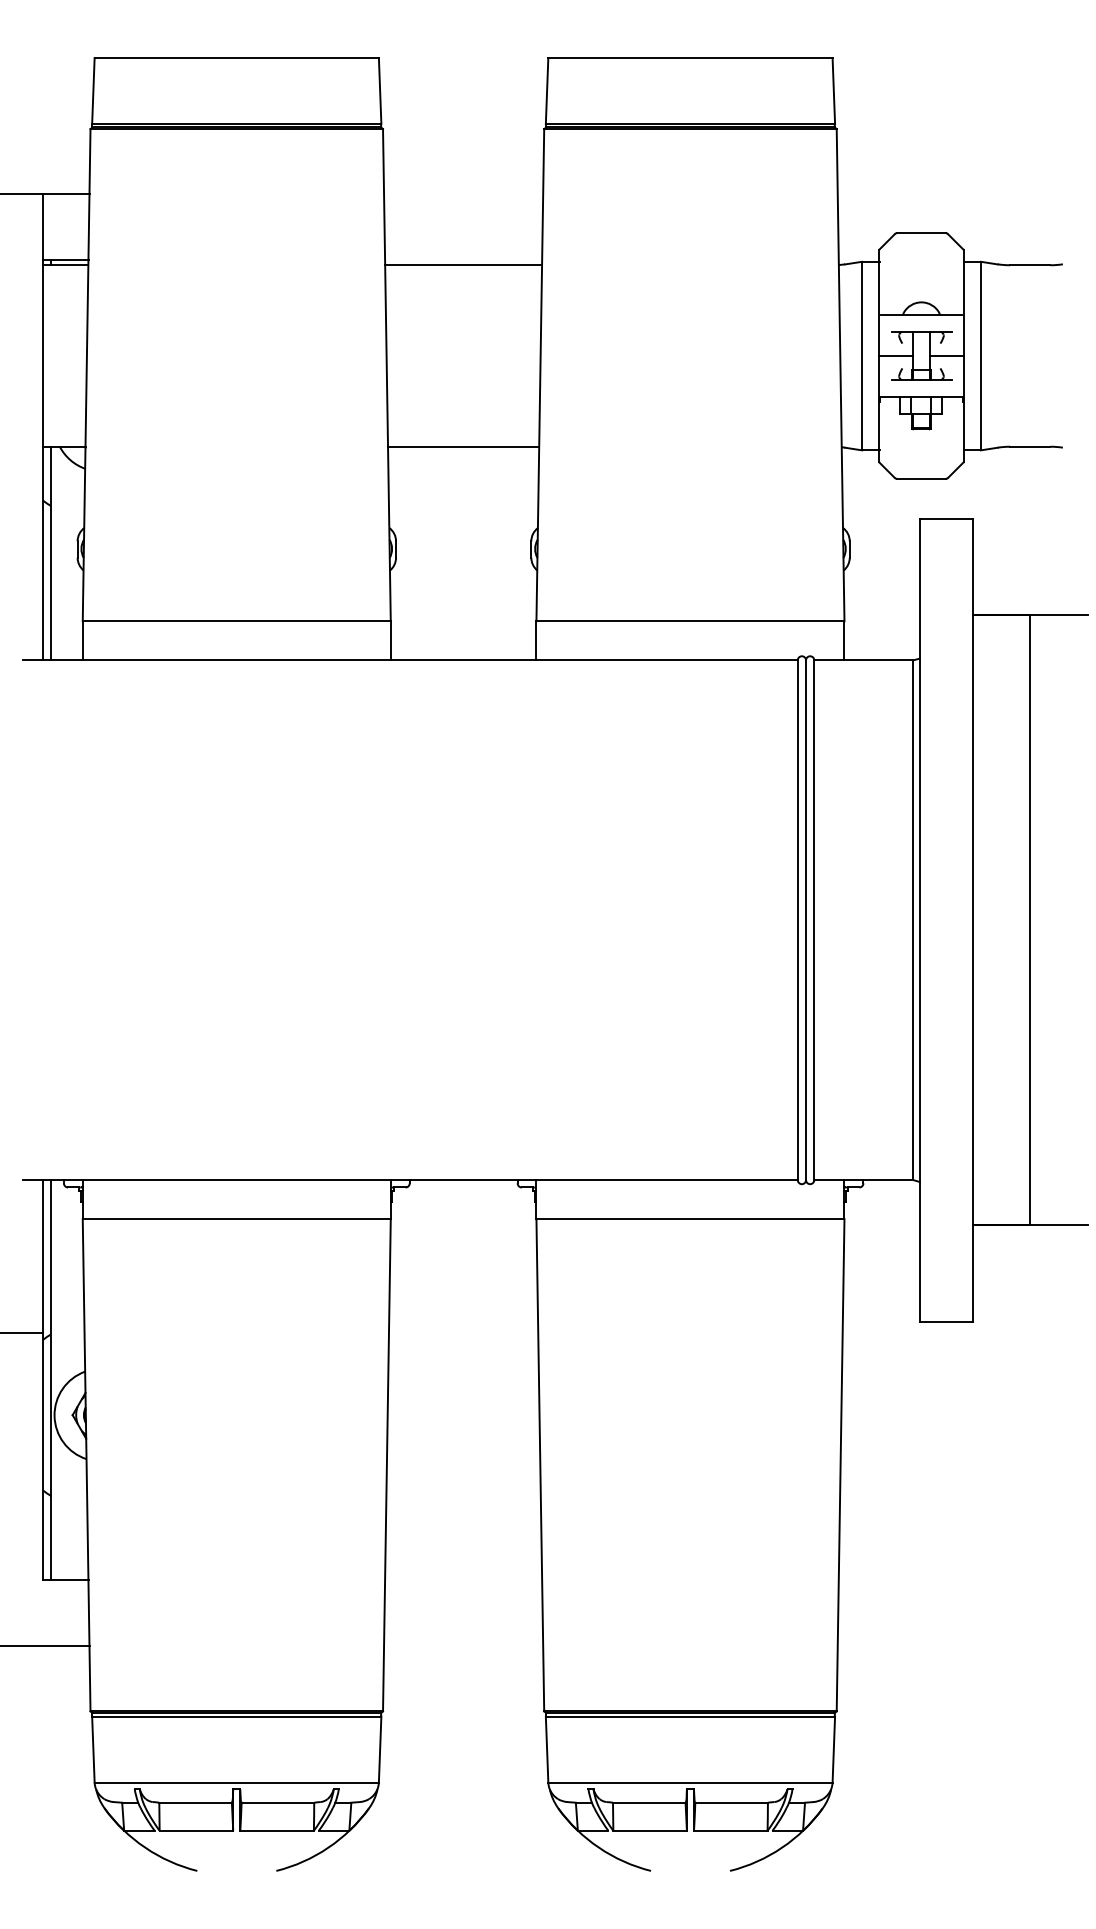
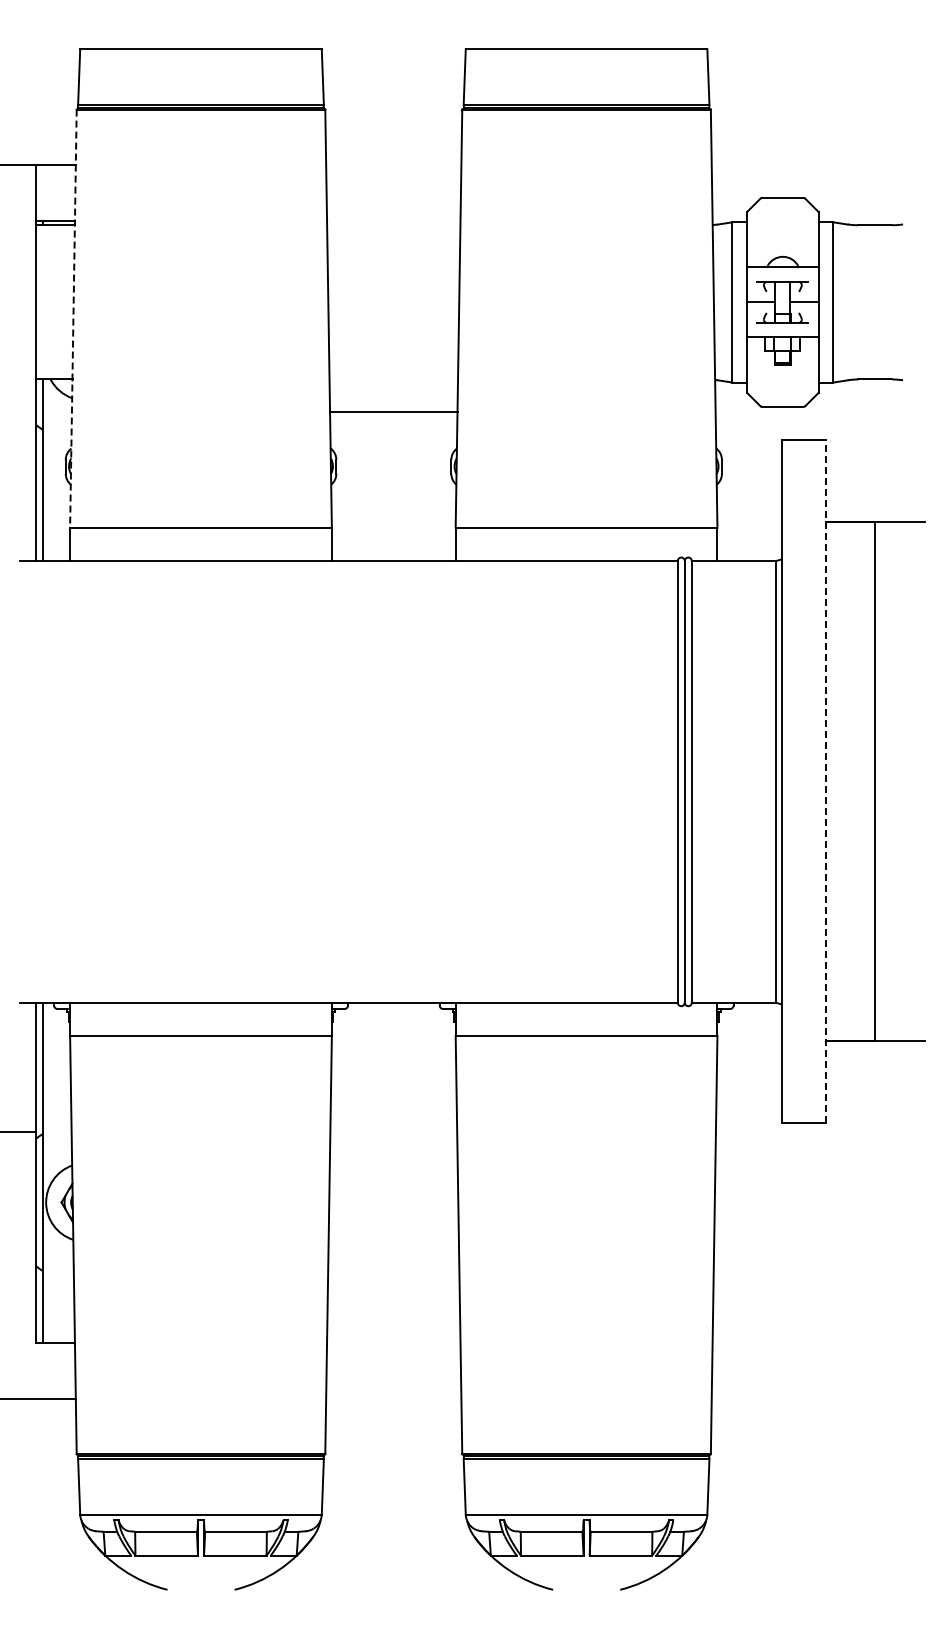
line: (463, 265) -> (393, 225), removed
line: (86, 376) -> (73, 319), solid -> dashed
line: (463, 446) -> (393, 412), moved
line: (972, 919) -> (826, 781), solid -> dashed

